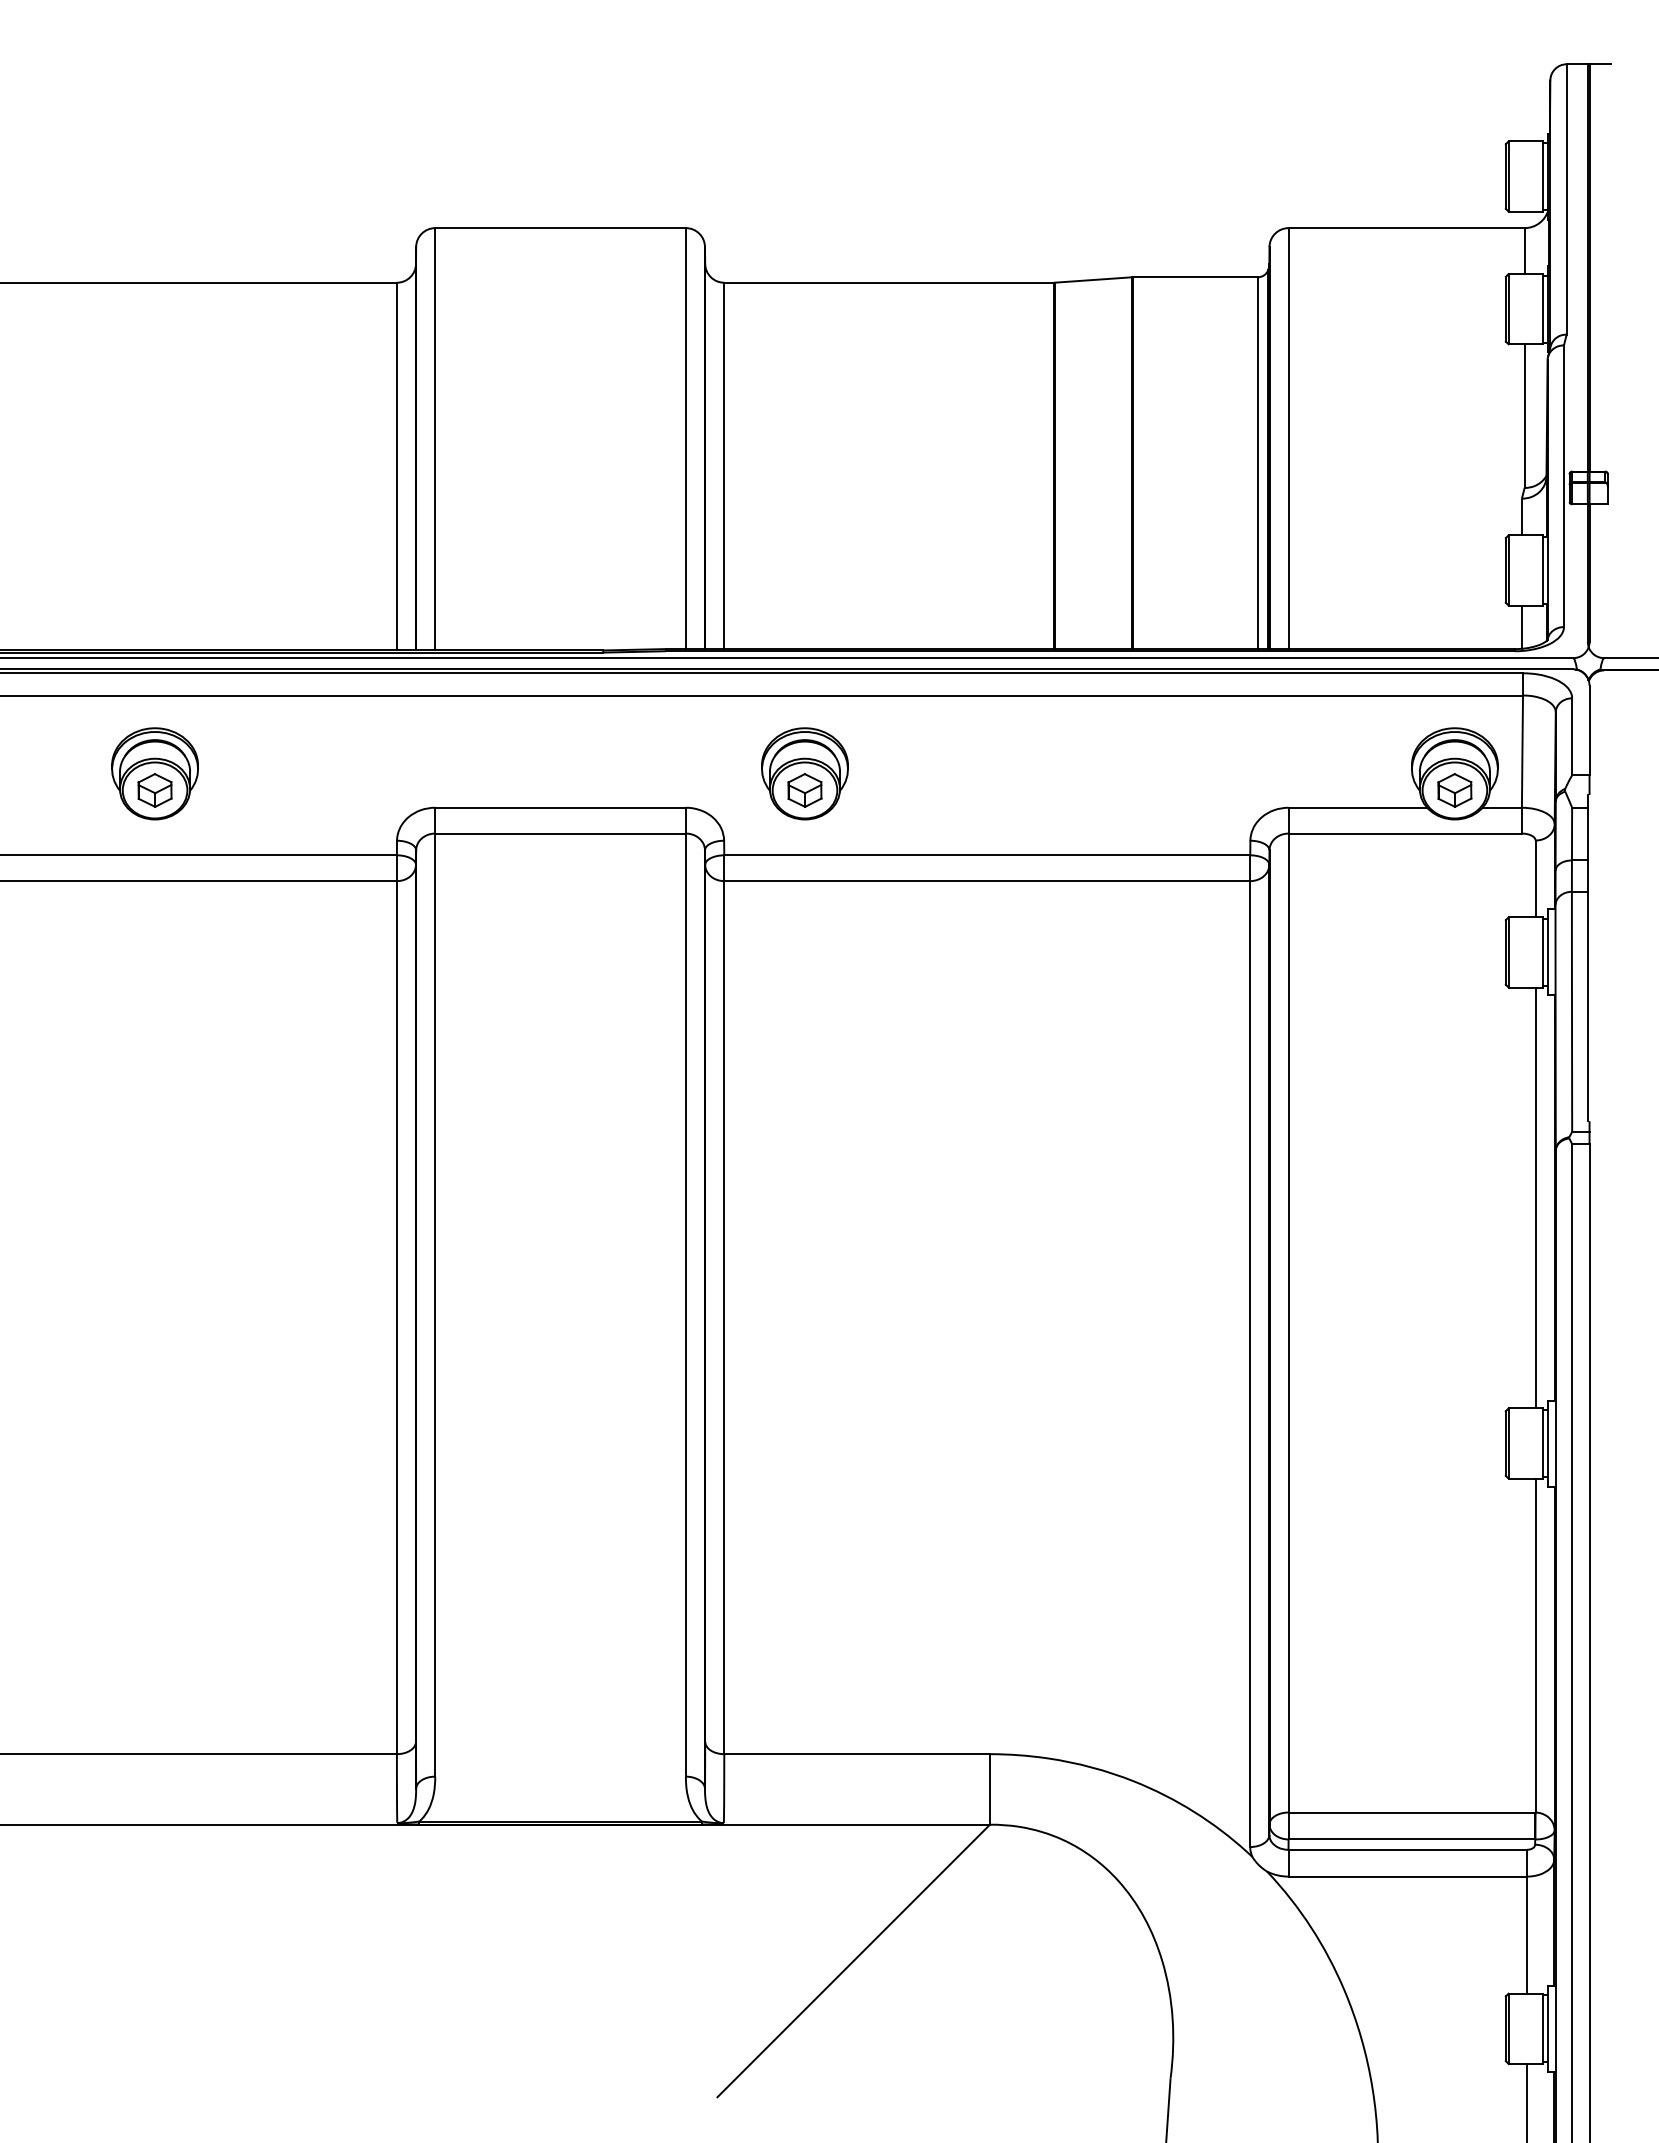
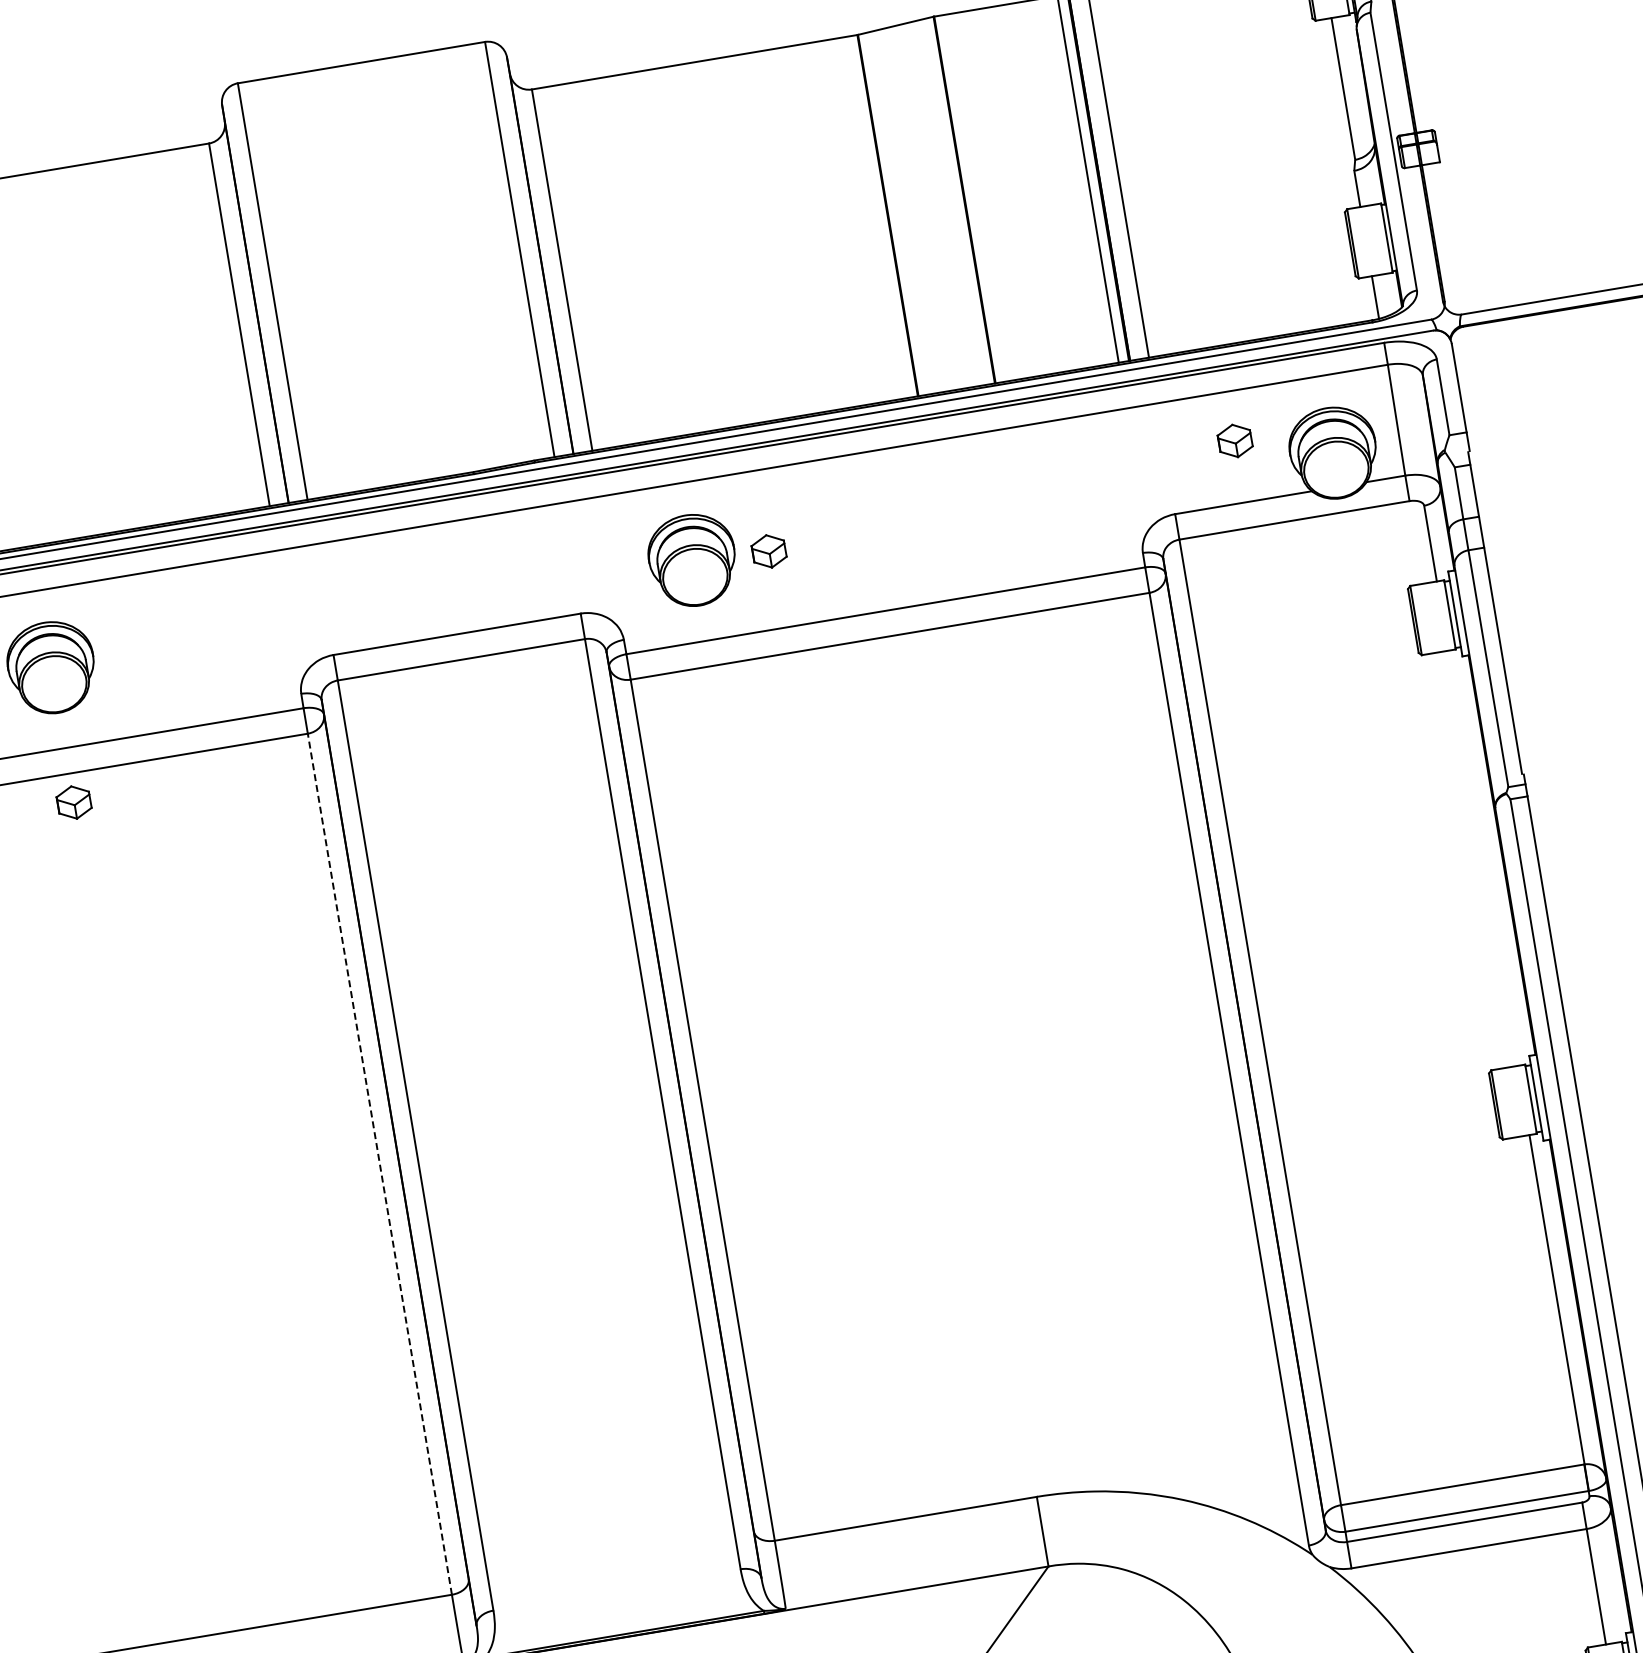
part: (154, 790) -> (73, 802), moved
part: (804, 790) -> (768, 551), moved
part: (1454, 790) -> (1234, 441), moved
line: (1535, 1197) -> (1483, 857), removed
line: (396, 1317) -> (379, 1164), solid -> dashed

